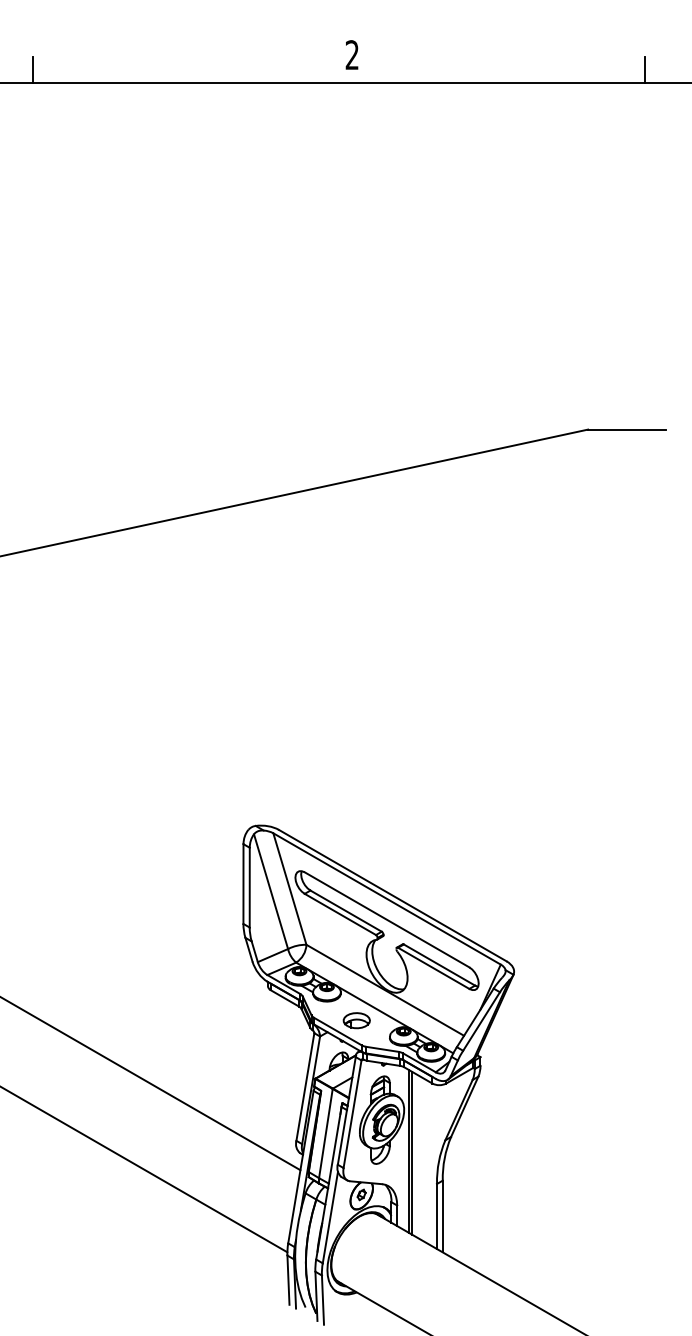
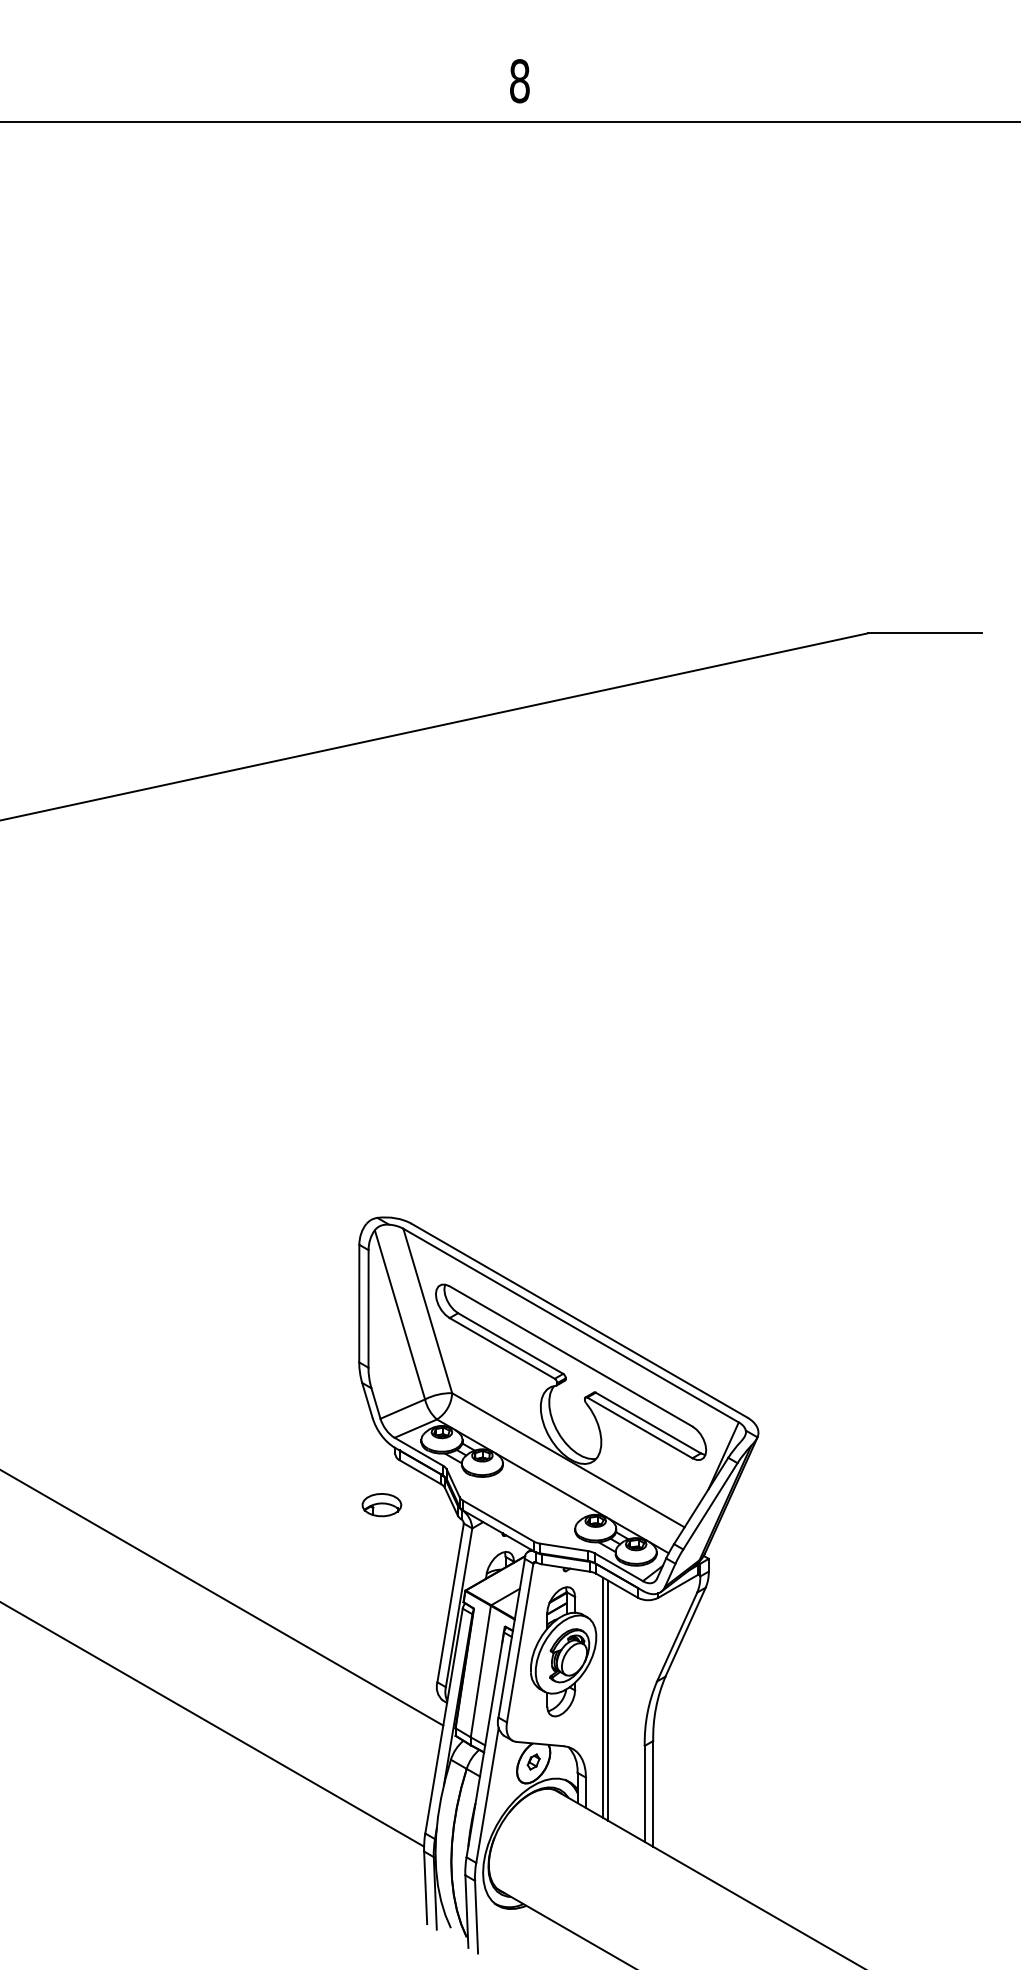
text: (352, 55) -> (520, 81), 2 -> 8
line: (33, 69) -> (49, 102), removed
line: (644, 69) -> (950, 102), removed
part: (356, 1020) -> (381, 1504), moved

